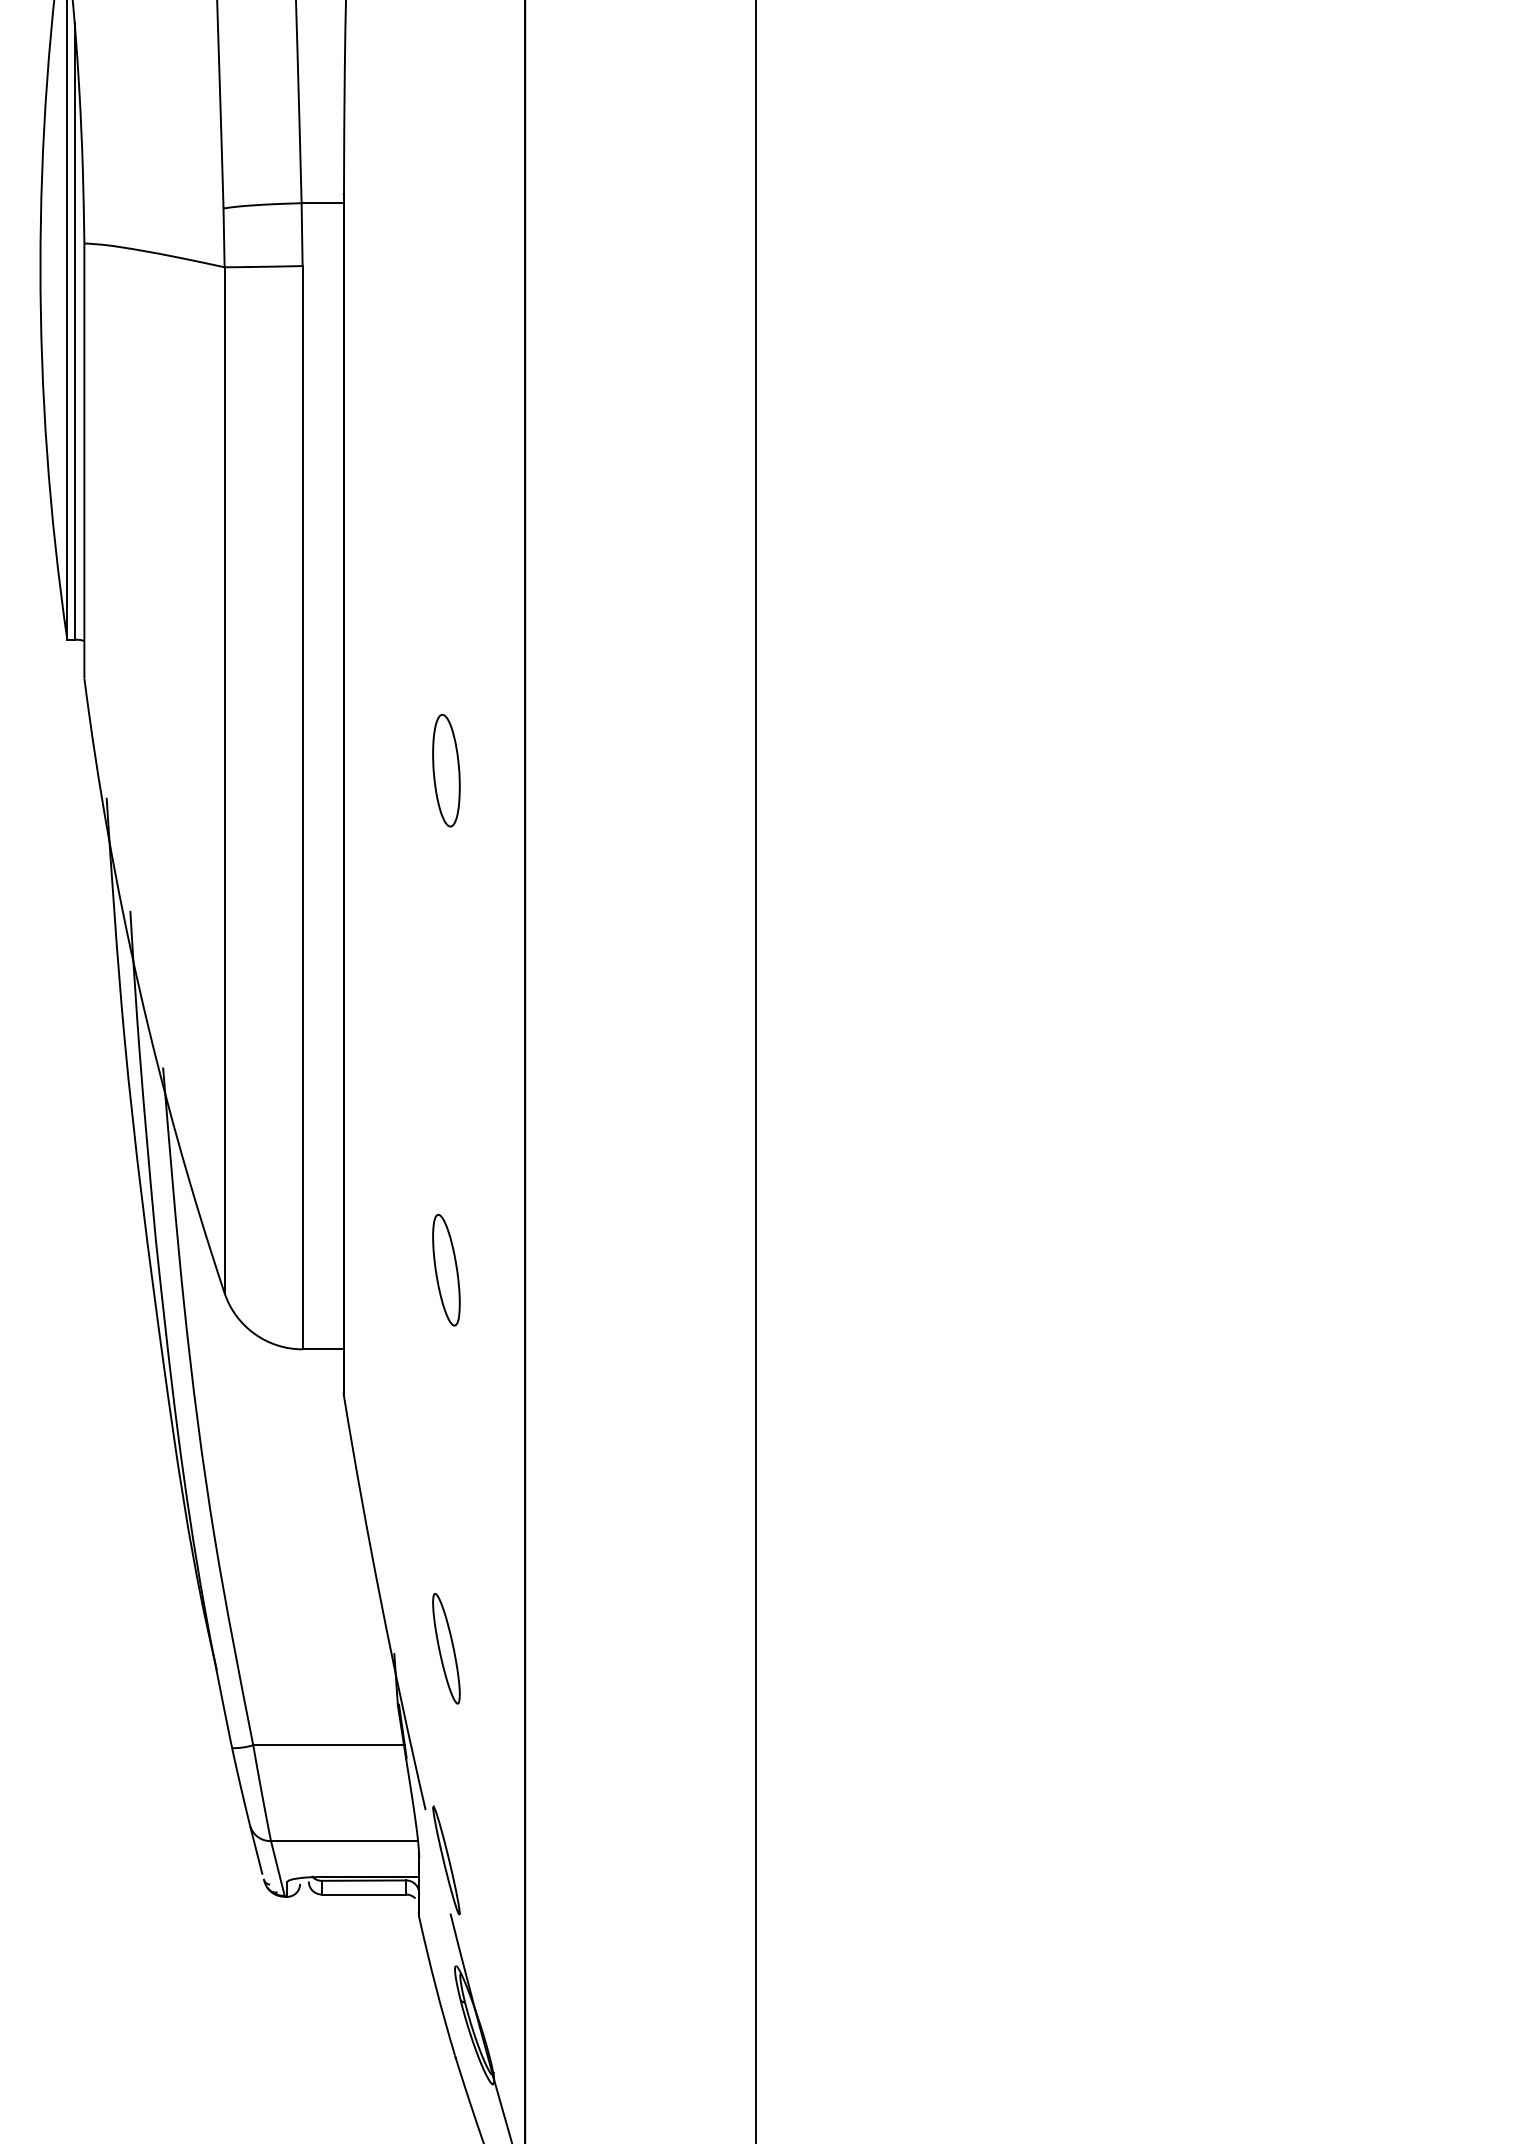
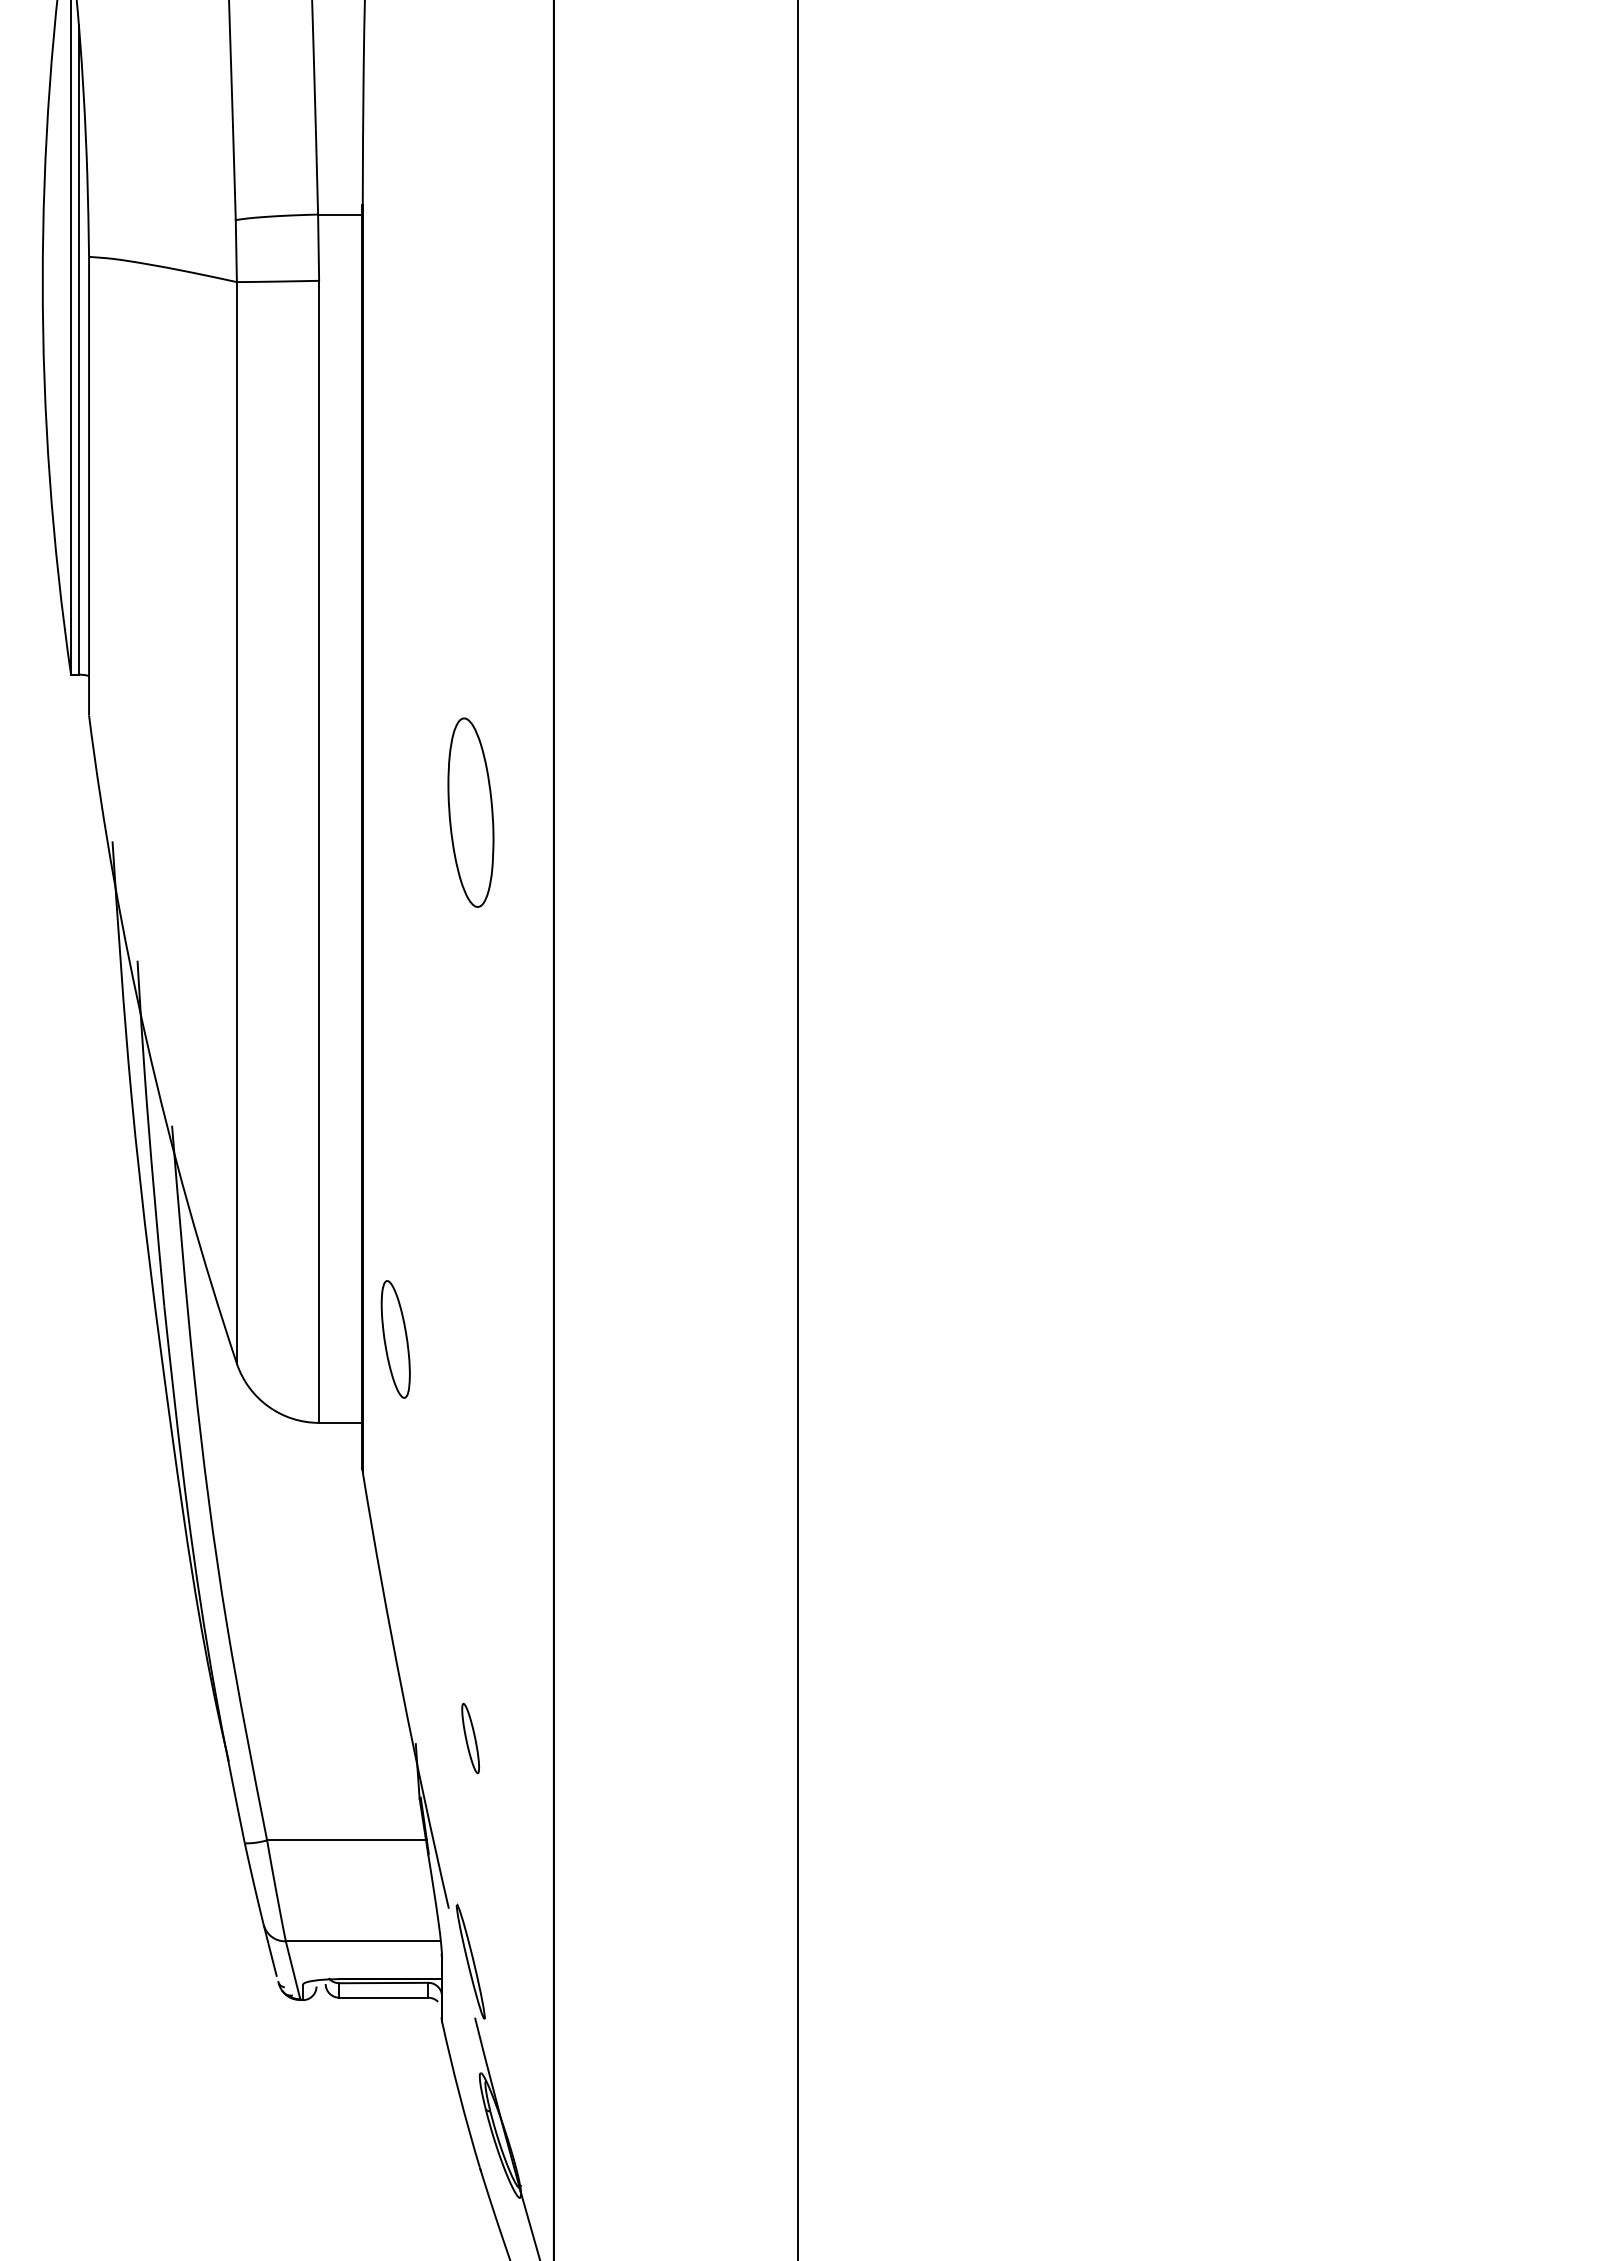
part: (446, 770) -> (470, 812), size x1.6
part: (446, 1270) -> (395, 1339), moved
part: (446, 1648) -> (470, 1738), size x0.6

